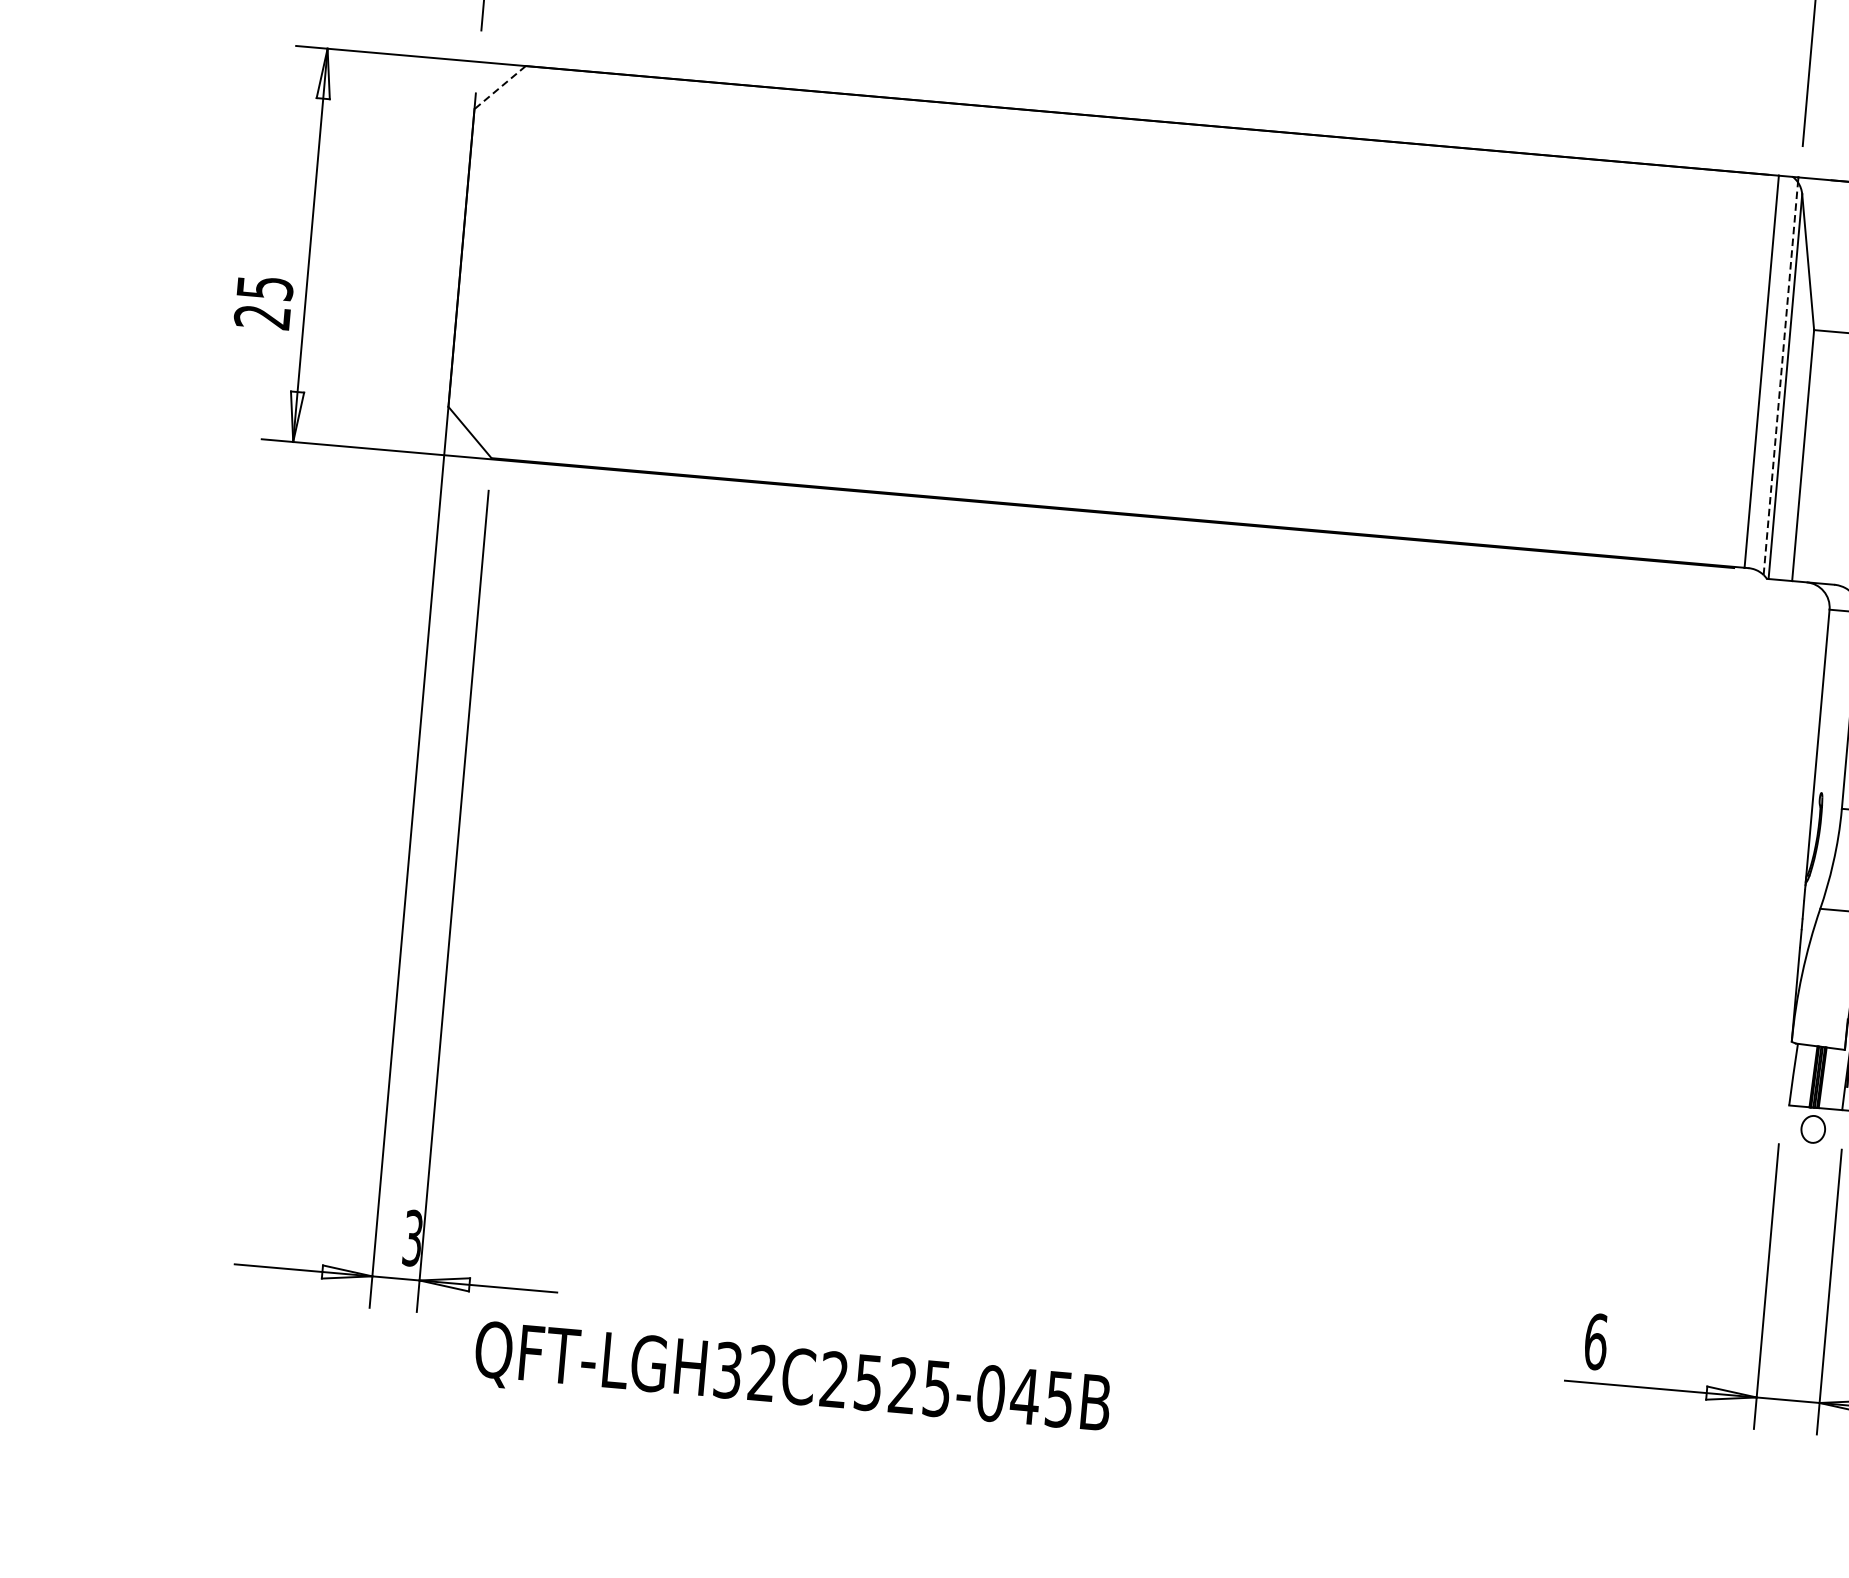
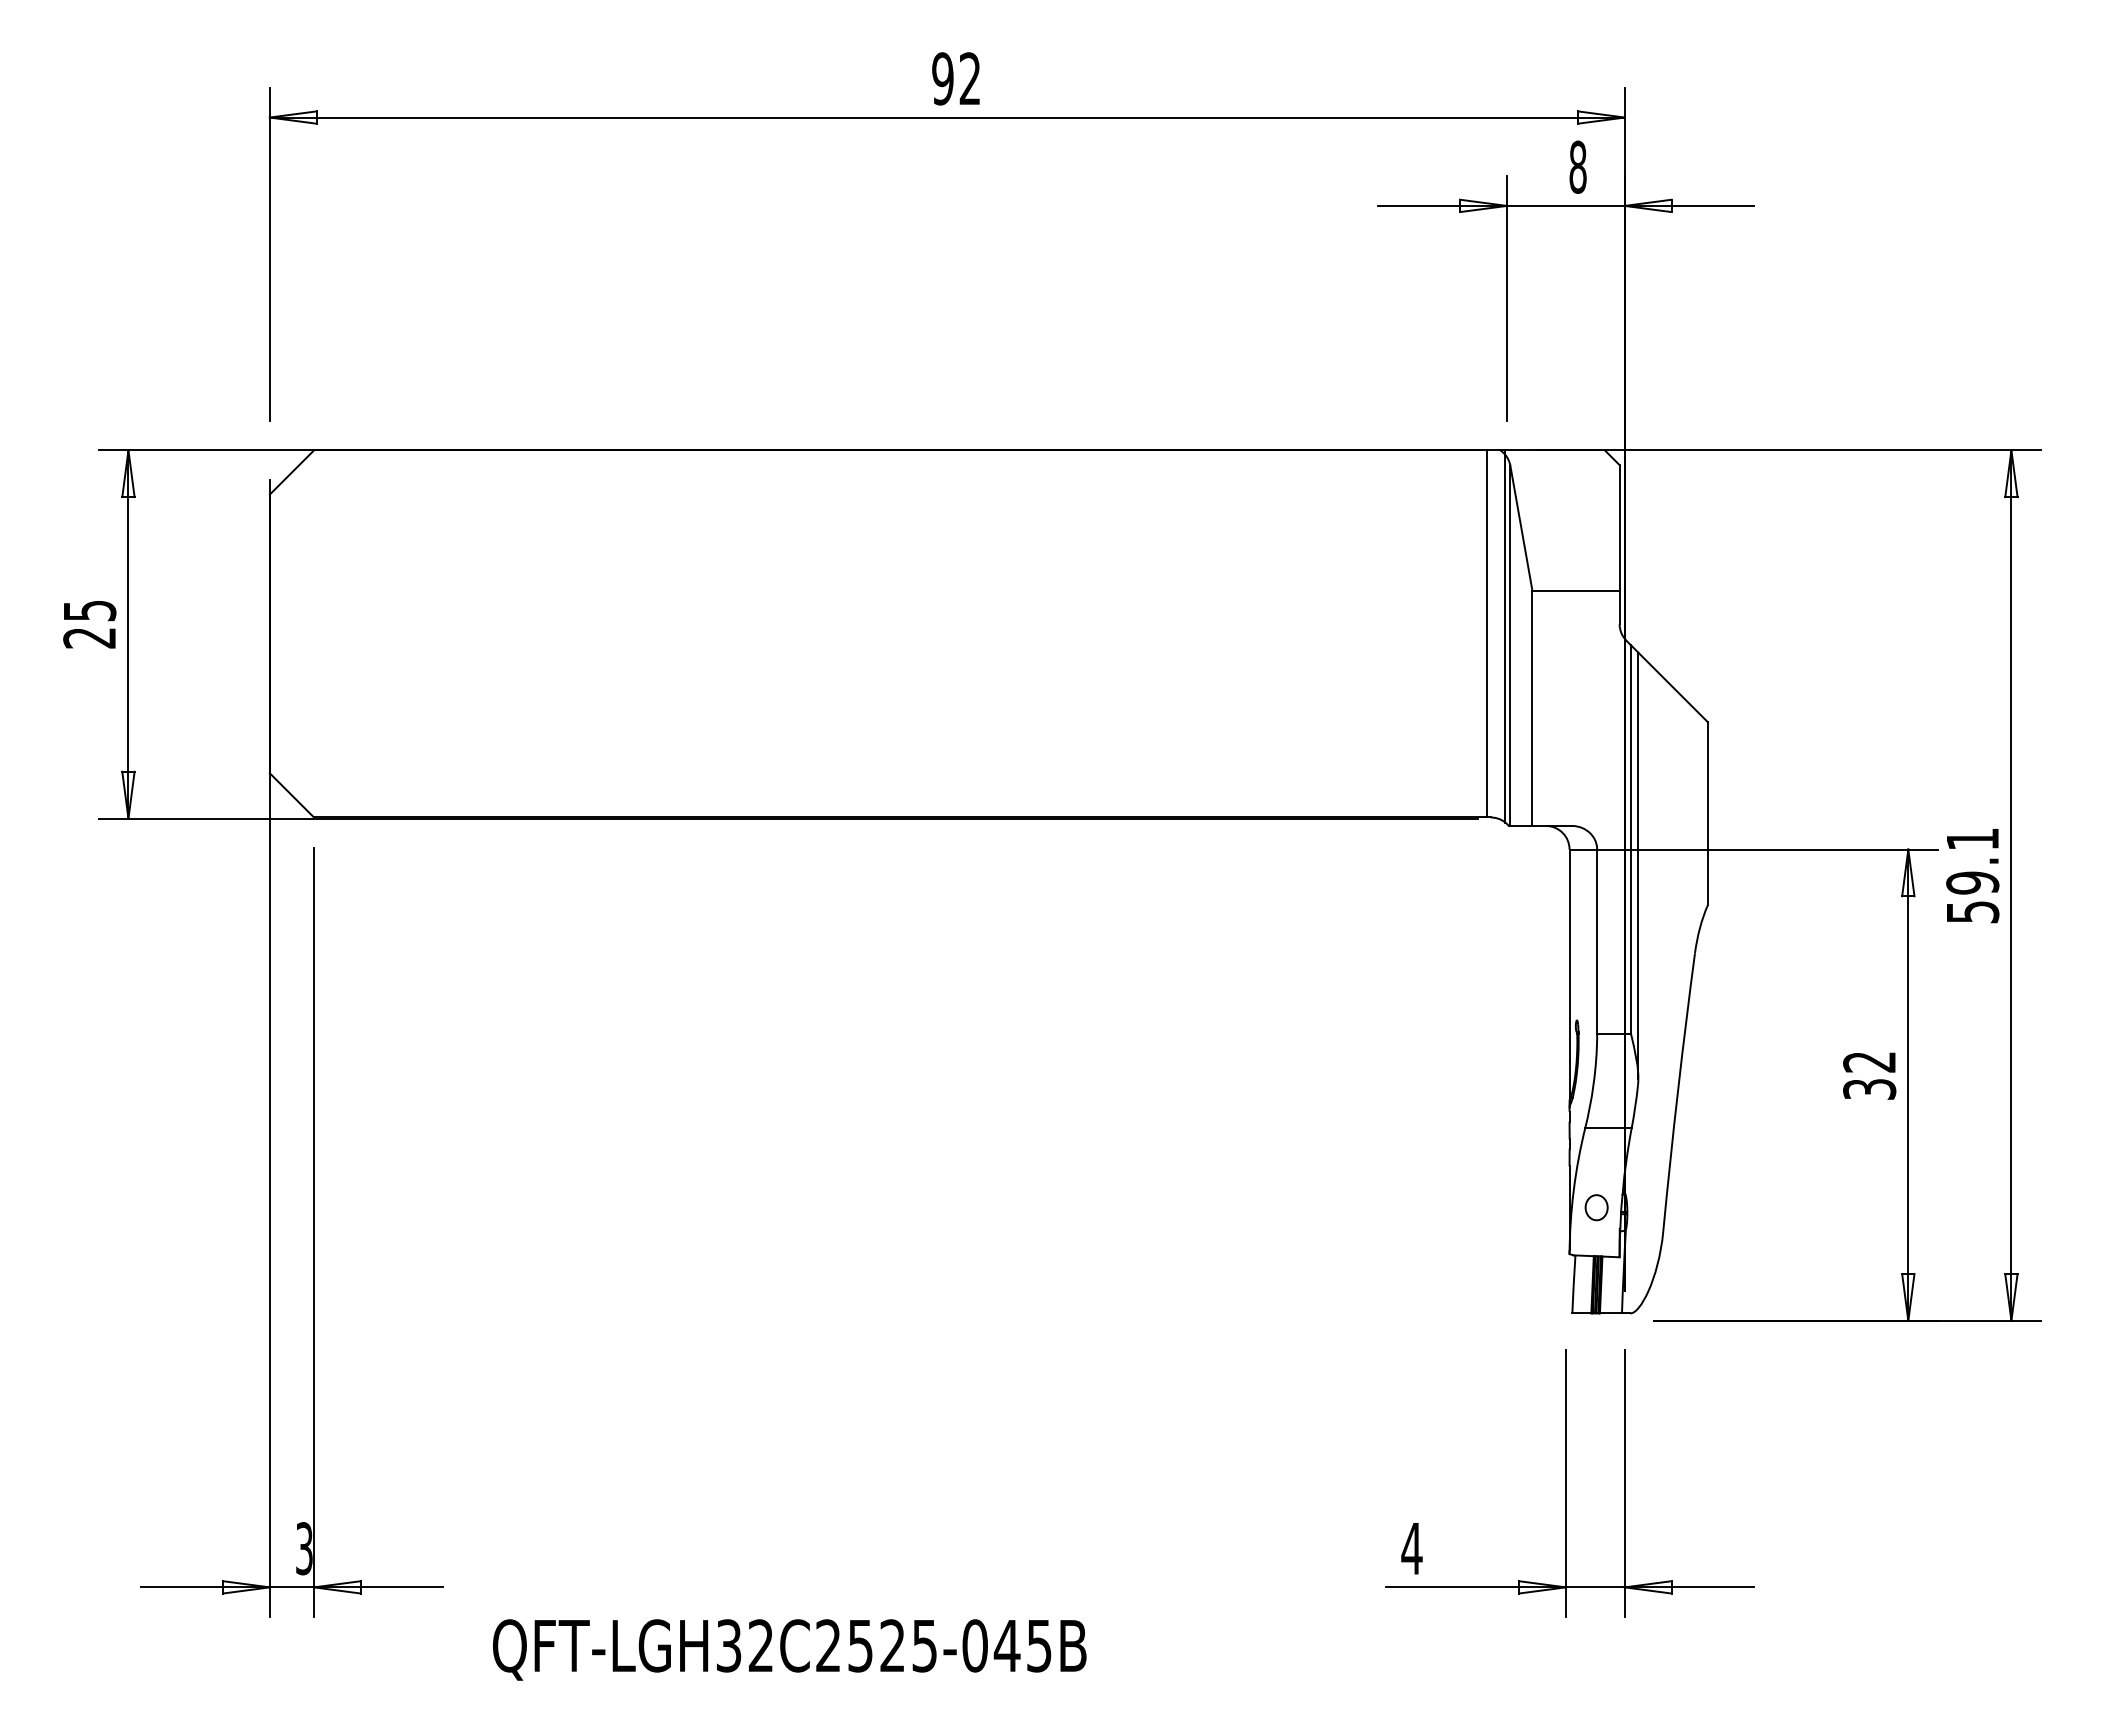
line: (499, 87) -> (291, 472), dashed -> solid
text: (263, 302) -> (89, 624), moved
line: (1780, 378) -> (1505, 638), dashed -> solid
part: (1813, 1129) -> (1596, 1207), moved
text: (1595, 1341) -> (1411, 1548), 6 -> 4
text: (792, 1379) -> (789, 1649), moved

